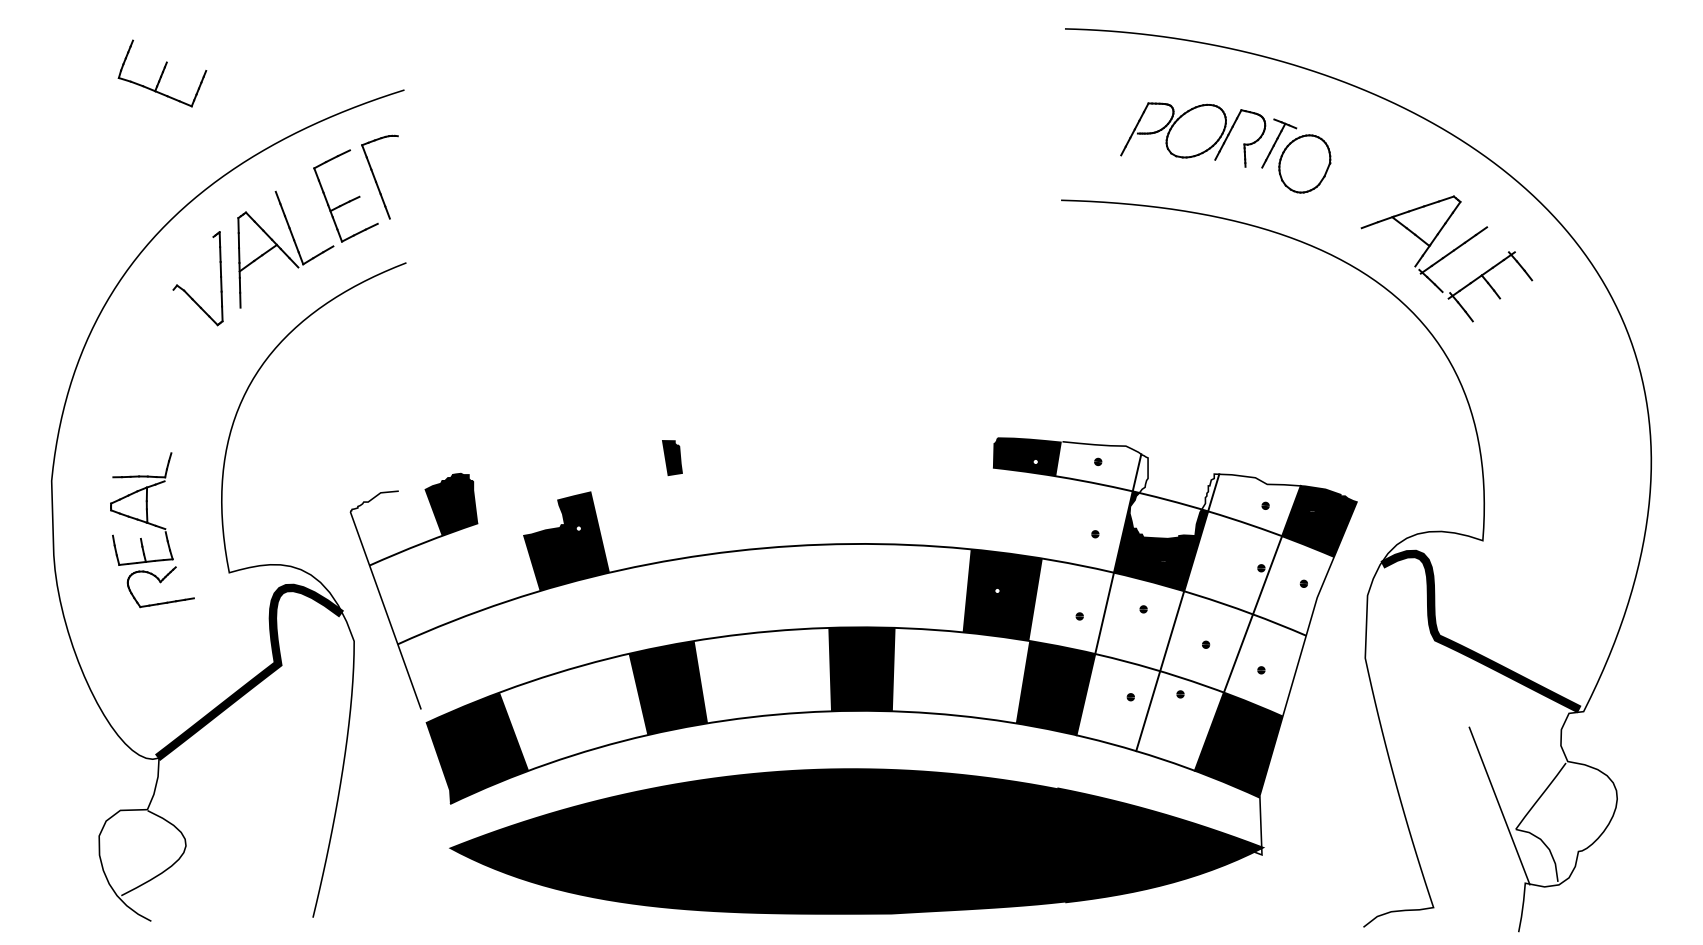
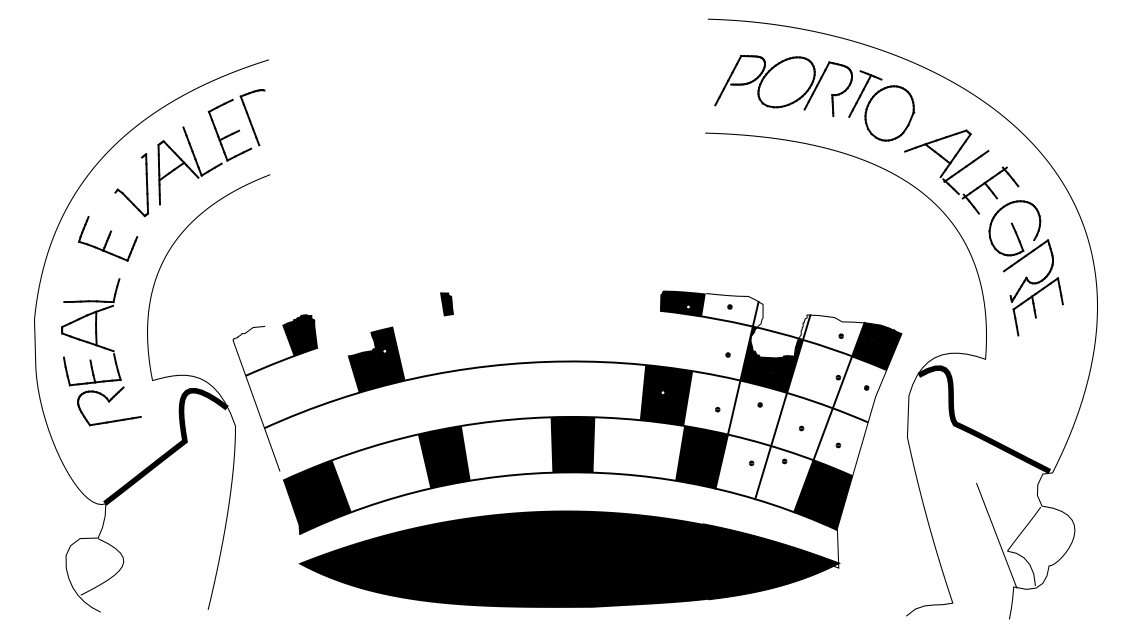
part: (163, 72) -> (108, 238), moved
part: (1225, 148) -> (814, 98), size x1.43
part: (1544, 416) -> (1026, 276), added
part: (152, 530) -> (101, 352), size x1.43

